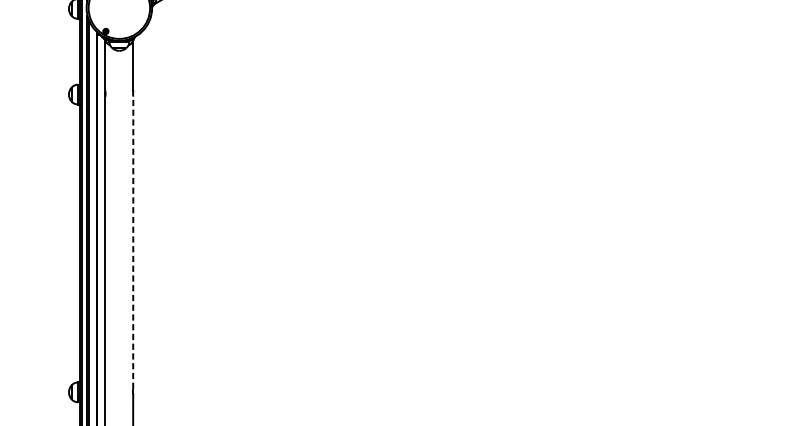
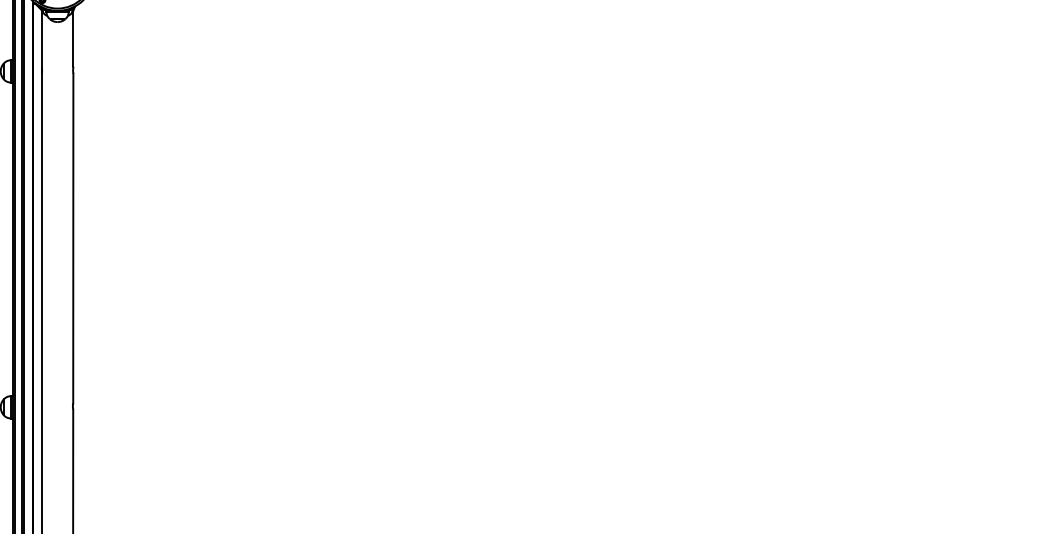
line: (133, 242) -> (73, 238), dashed -> solid

